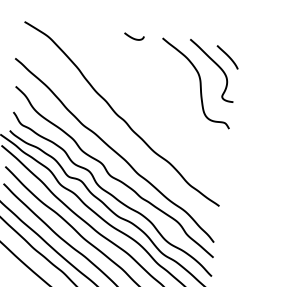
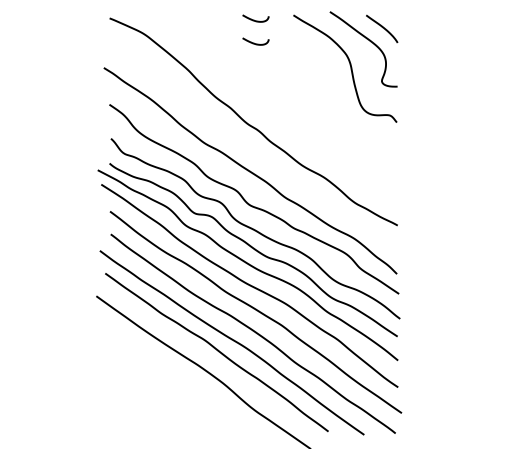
curve: (130, 54) -> (254, 42), added

